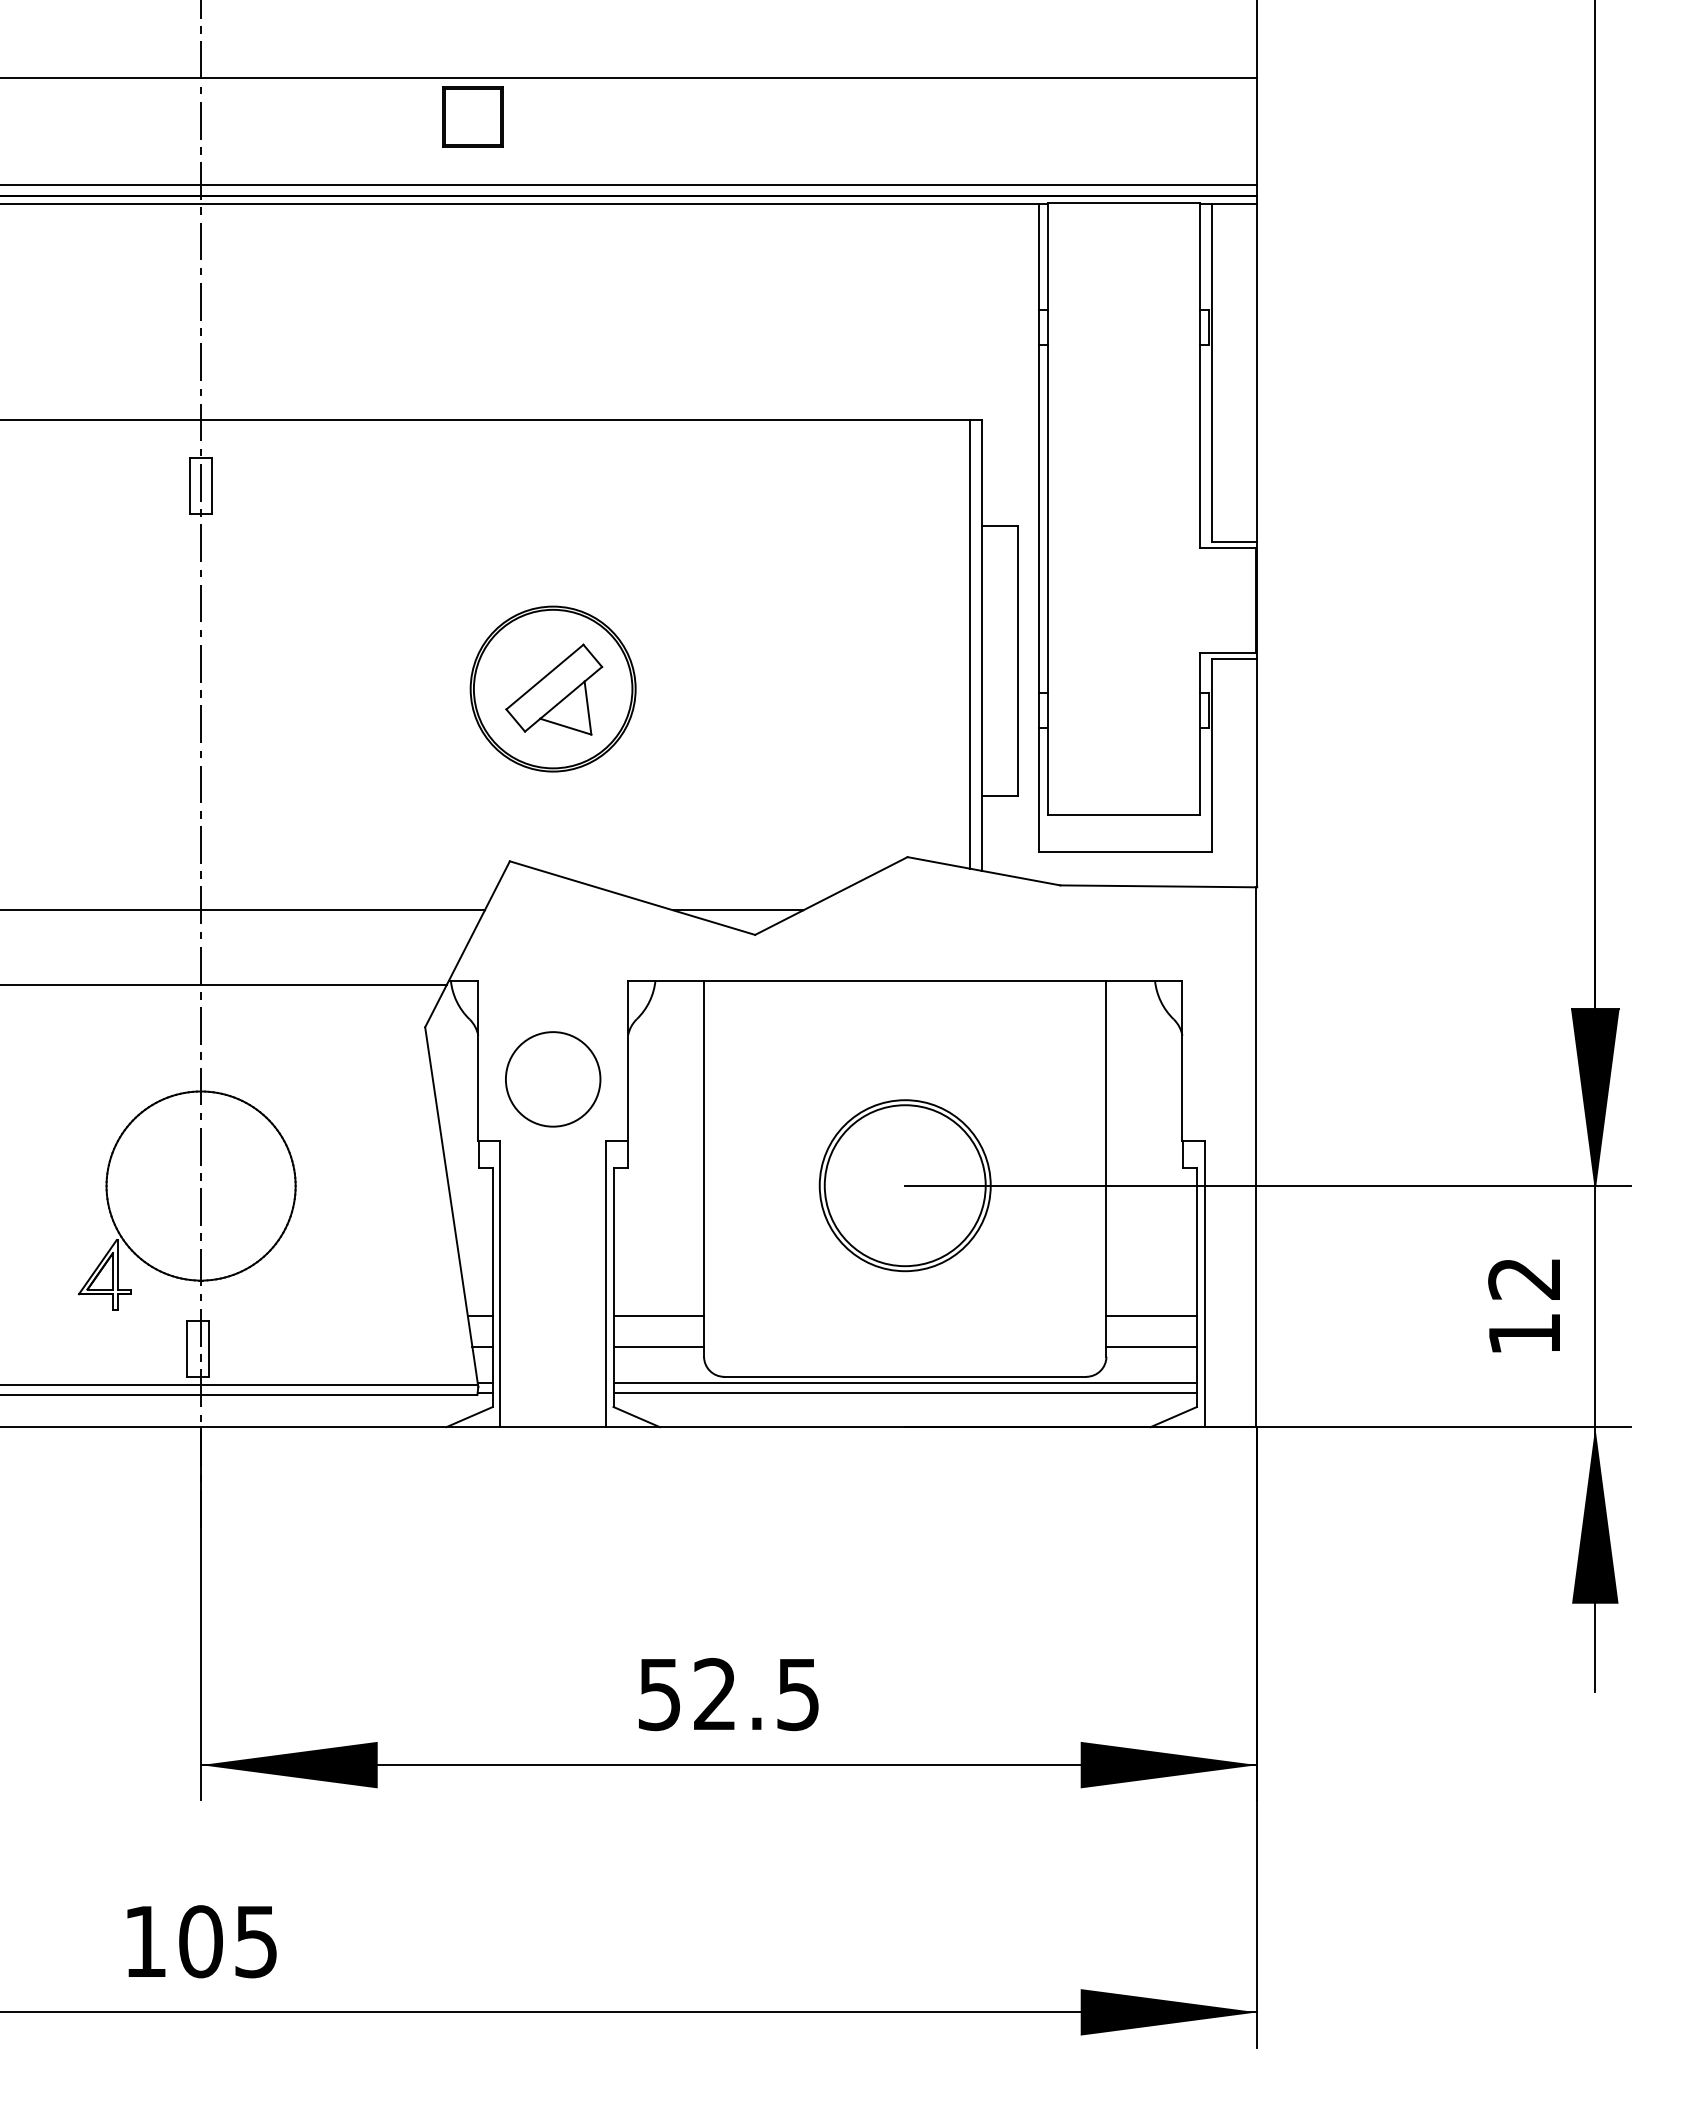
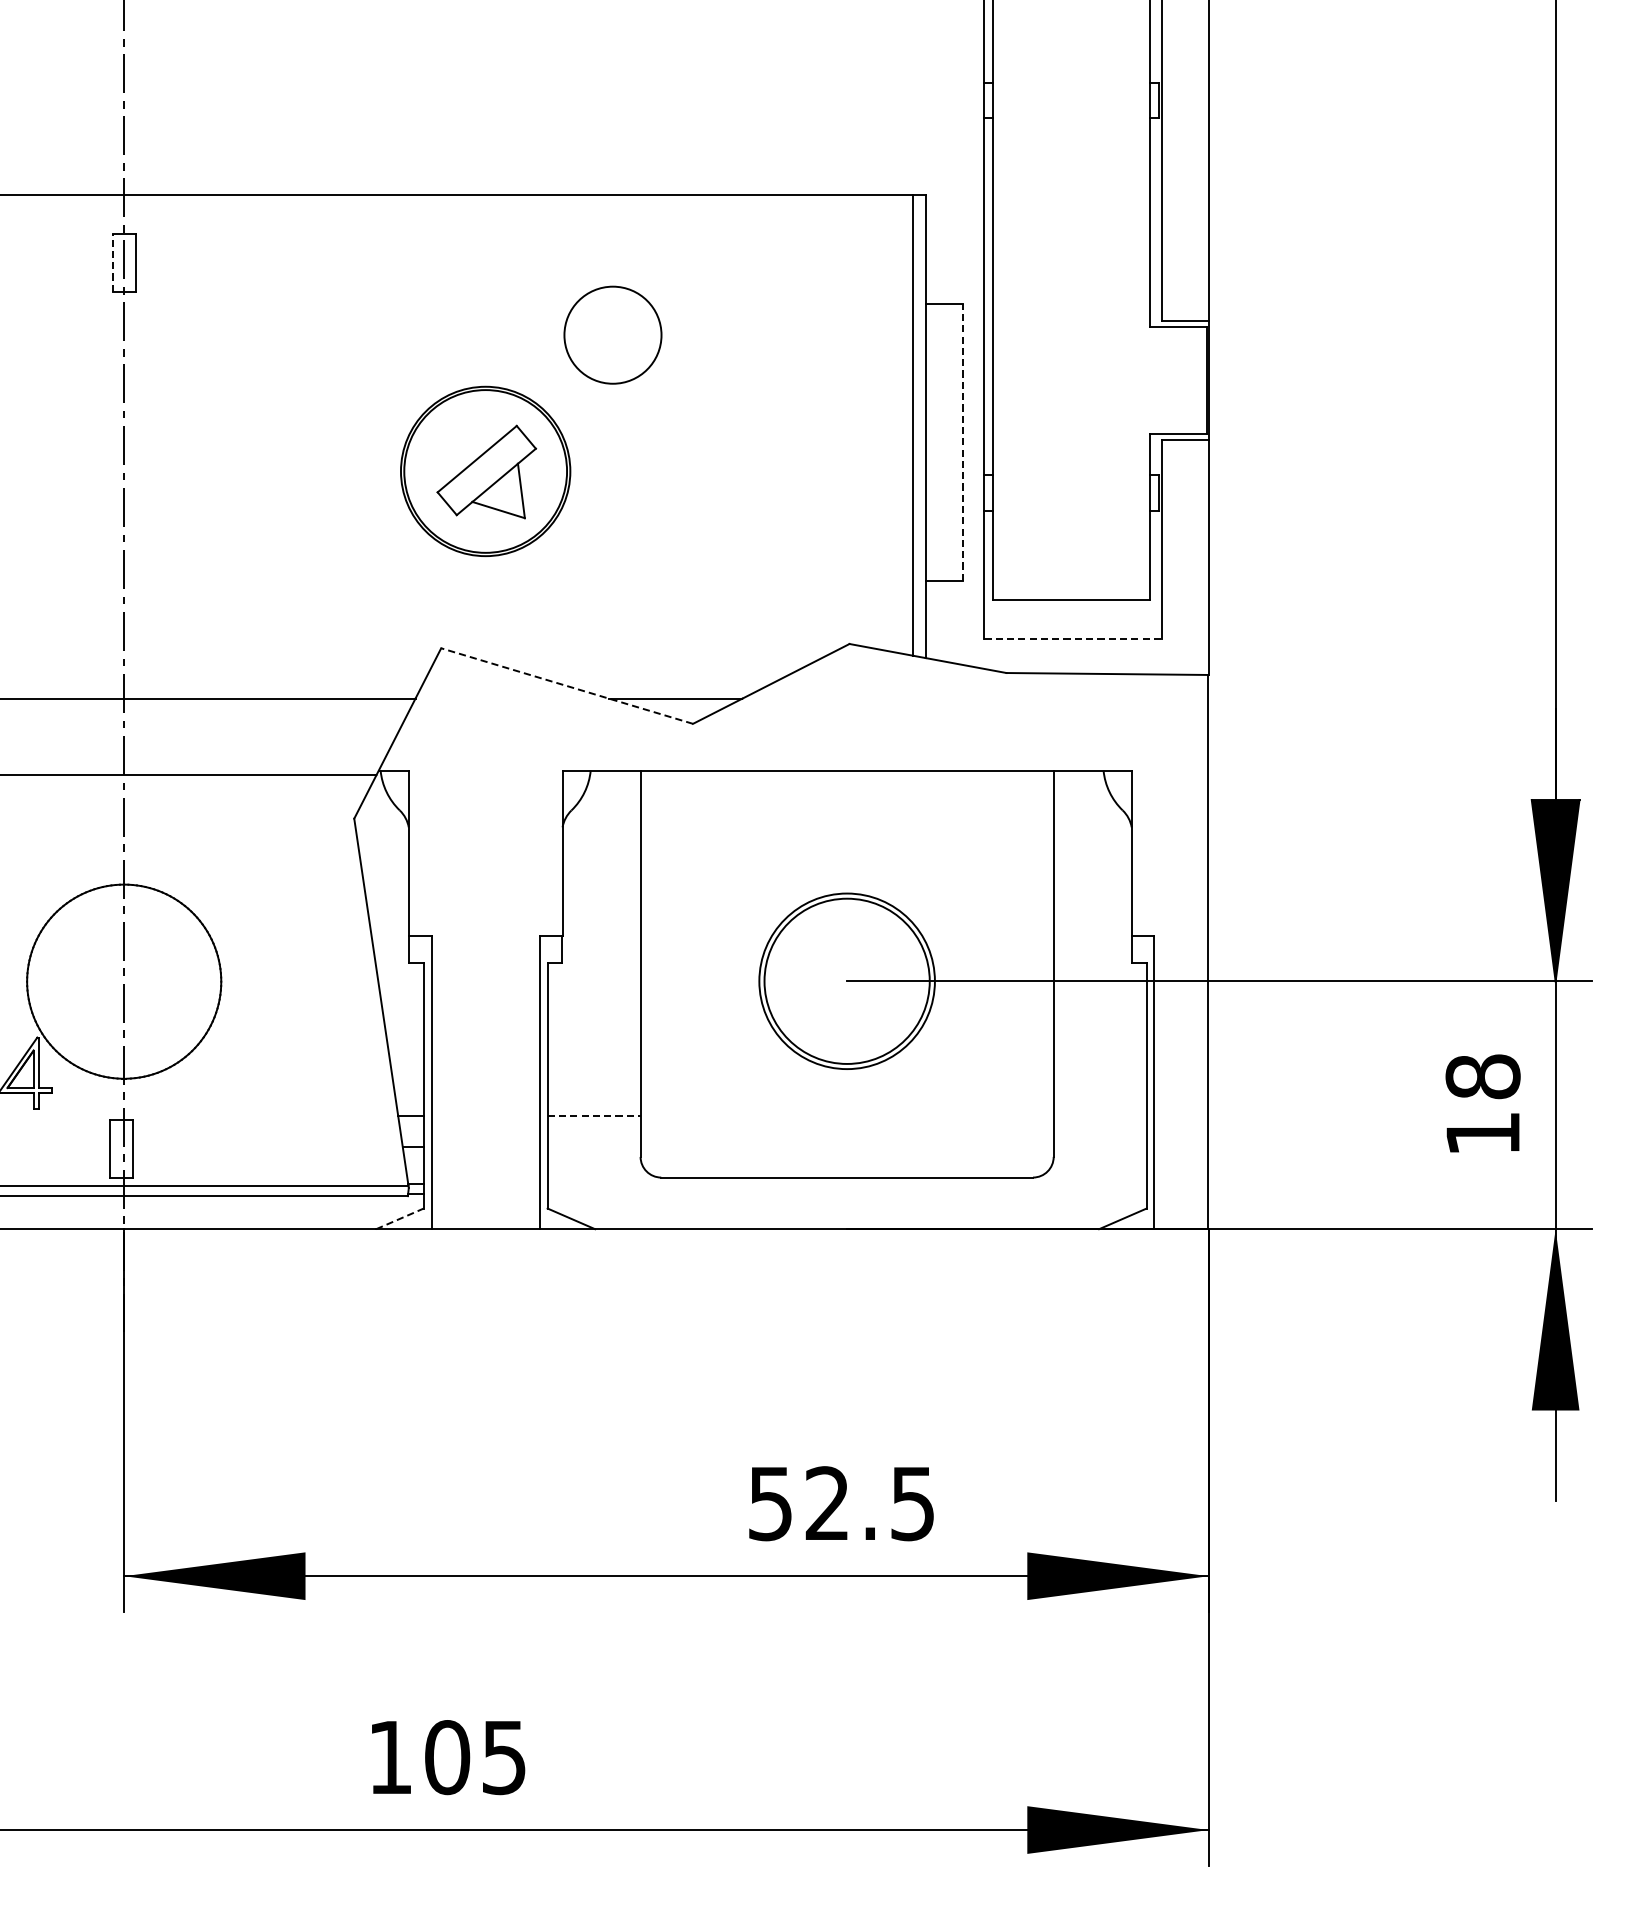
line: (190, 485) -> (113, 262), solid -> dashed
line: (1017, 660) -> (962, 442), solid -> dashed
line: (1125, 851) -> (1073, 638), solid -> dashed
line: (632, 897) -> (567, 685), solid -> dashed
circle: (553, 1079) -> (613, 335), moved
text: (1524, 1278) -> (1482, 1076), 12 -> 18
line: (659, 1316) -> (594, 1115), solid -> dashed
line: (1151, 1316) -> (1099, 1115), removed
line: (658, 1346) -> (593, 1146), removed
line: (1151, 1346) -> (1099, 1146), removed
line: (904, 1382) -> (846, 1183), removed
line: (904, 1392) -> (846, 1193), removed
line: (470, 1416) -> (400, 1218), solid -> dashed
text: (728, 1694) -> (841, 1503), moved
text: (201, 1941) -> (448, 1757), moved

